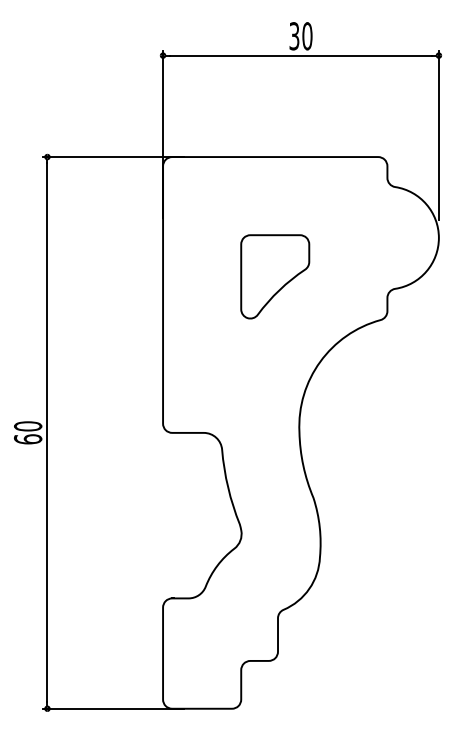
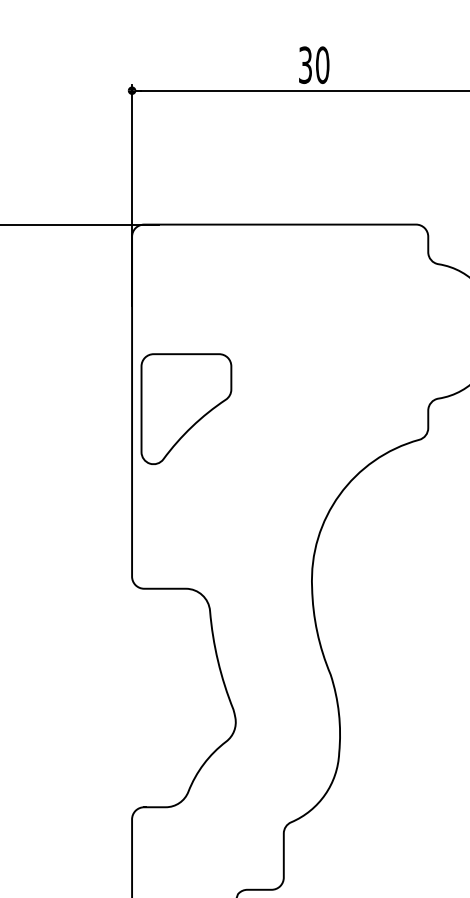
part: (275, 276) -> (186, 408), moved

